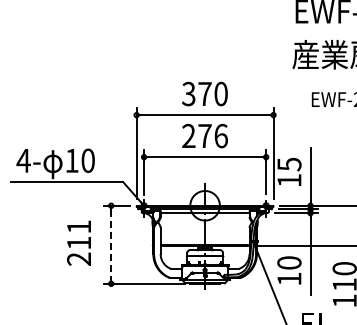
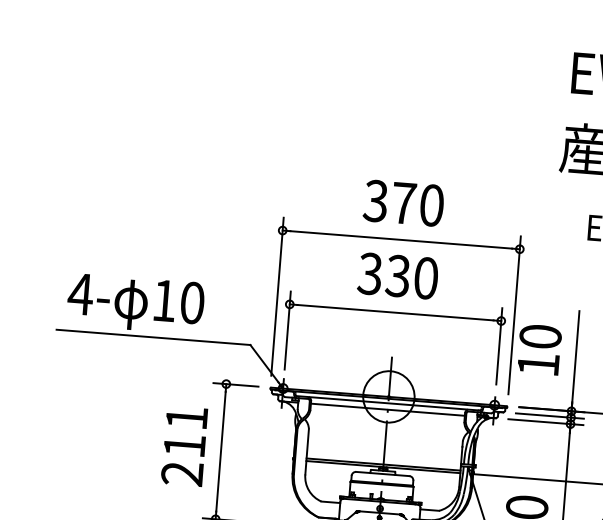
text: (204, 135) -> (397, 275), 276 -> 330
text: (289, 164) -> (540, 336), 15 -> 10
text: (78, 242) -> (183, 444), moved
line: (111, 244) -> (221, 451), dashed -> solid

